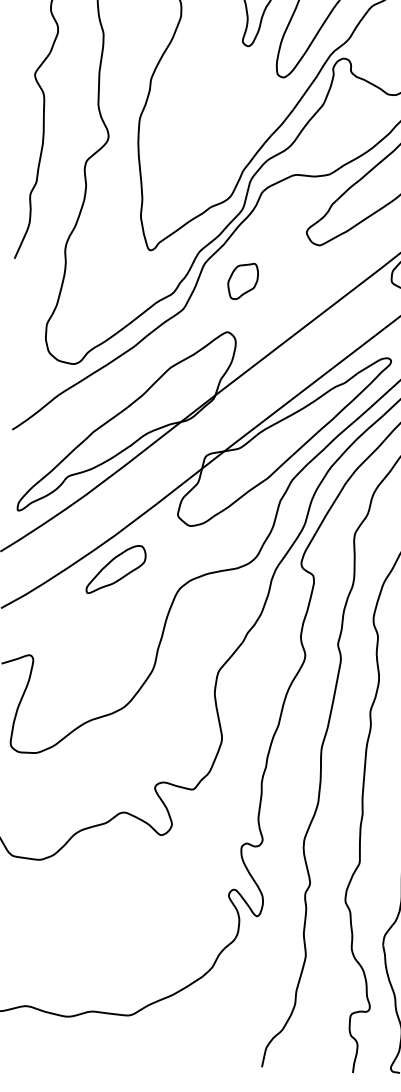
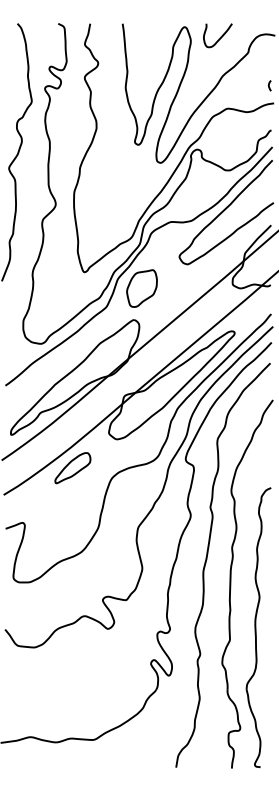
part: (242, 281) -> (141, 288), size x1.67

